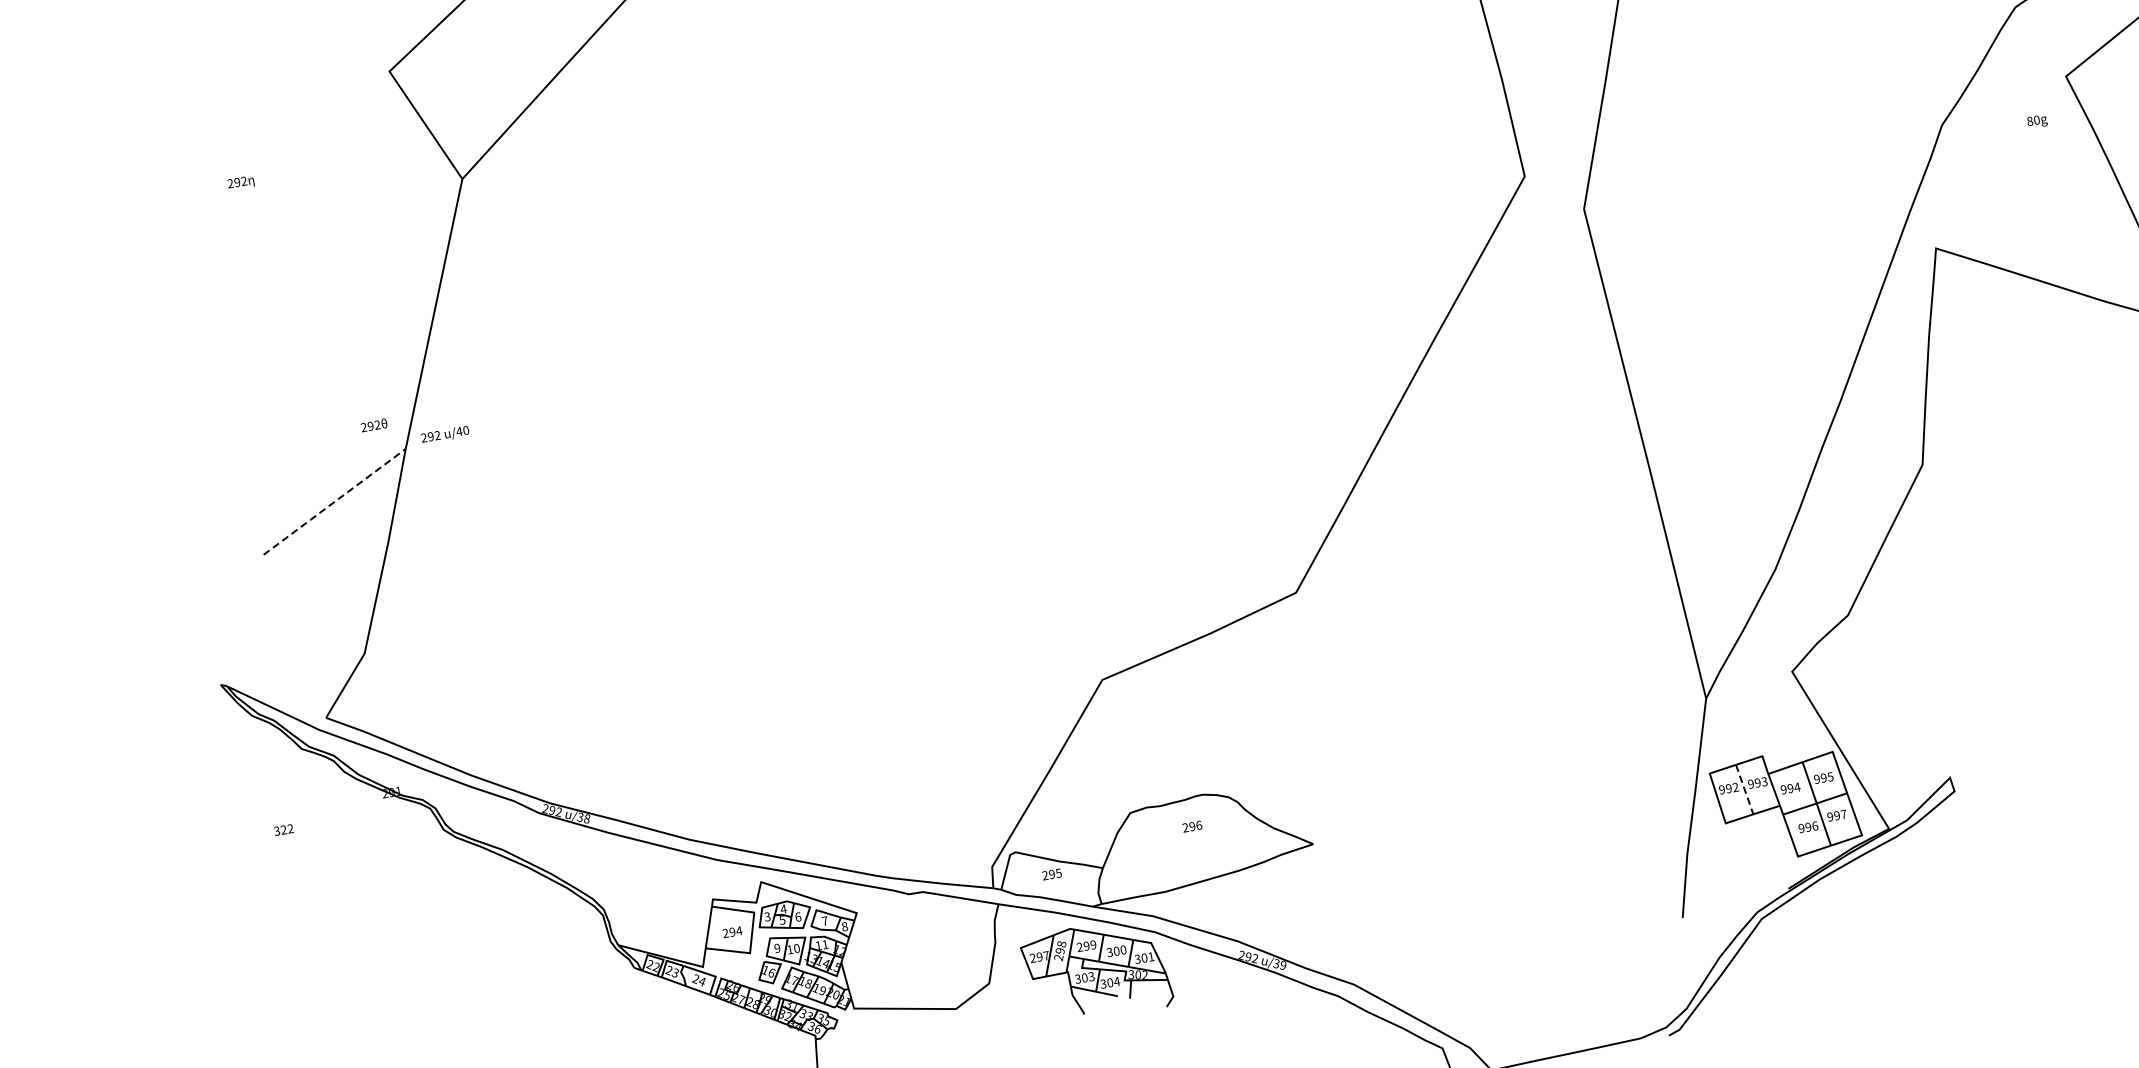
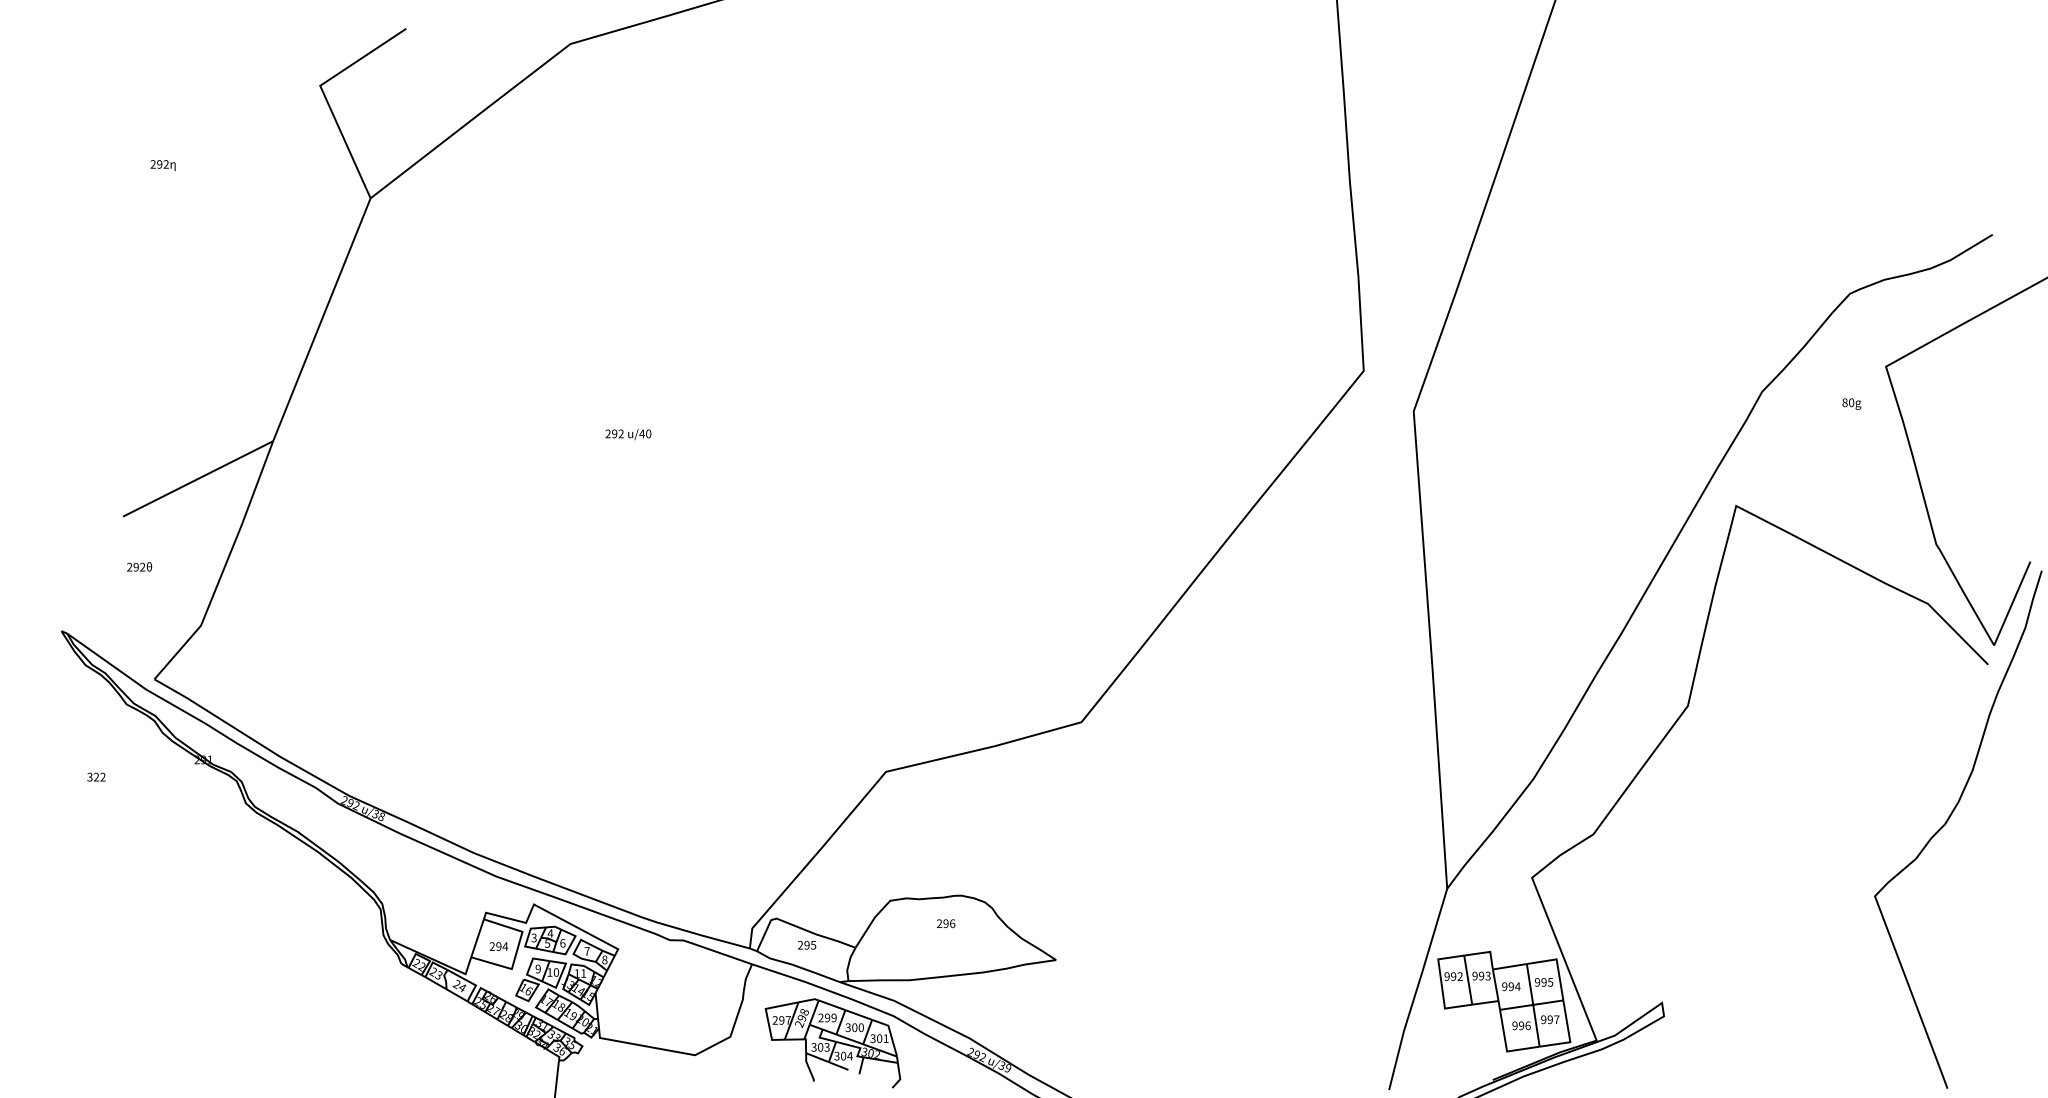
text: (374, 424) -> (139, 566), moved
text: (445, 434) -> (628, 434), moved
line: (335, 501) -> (198, 478), dashed -> solid
line: (1745, 789) -> (1468, 980), dashed -> solid

